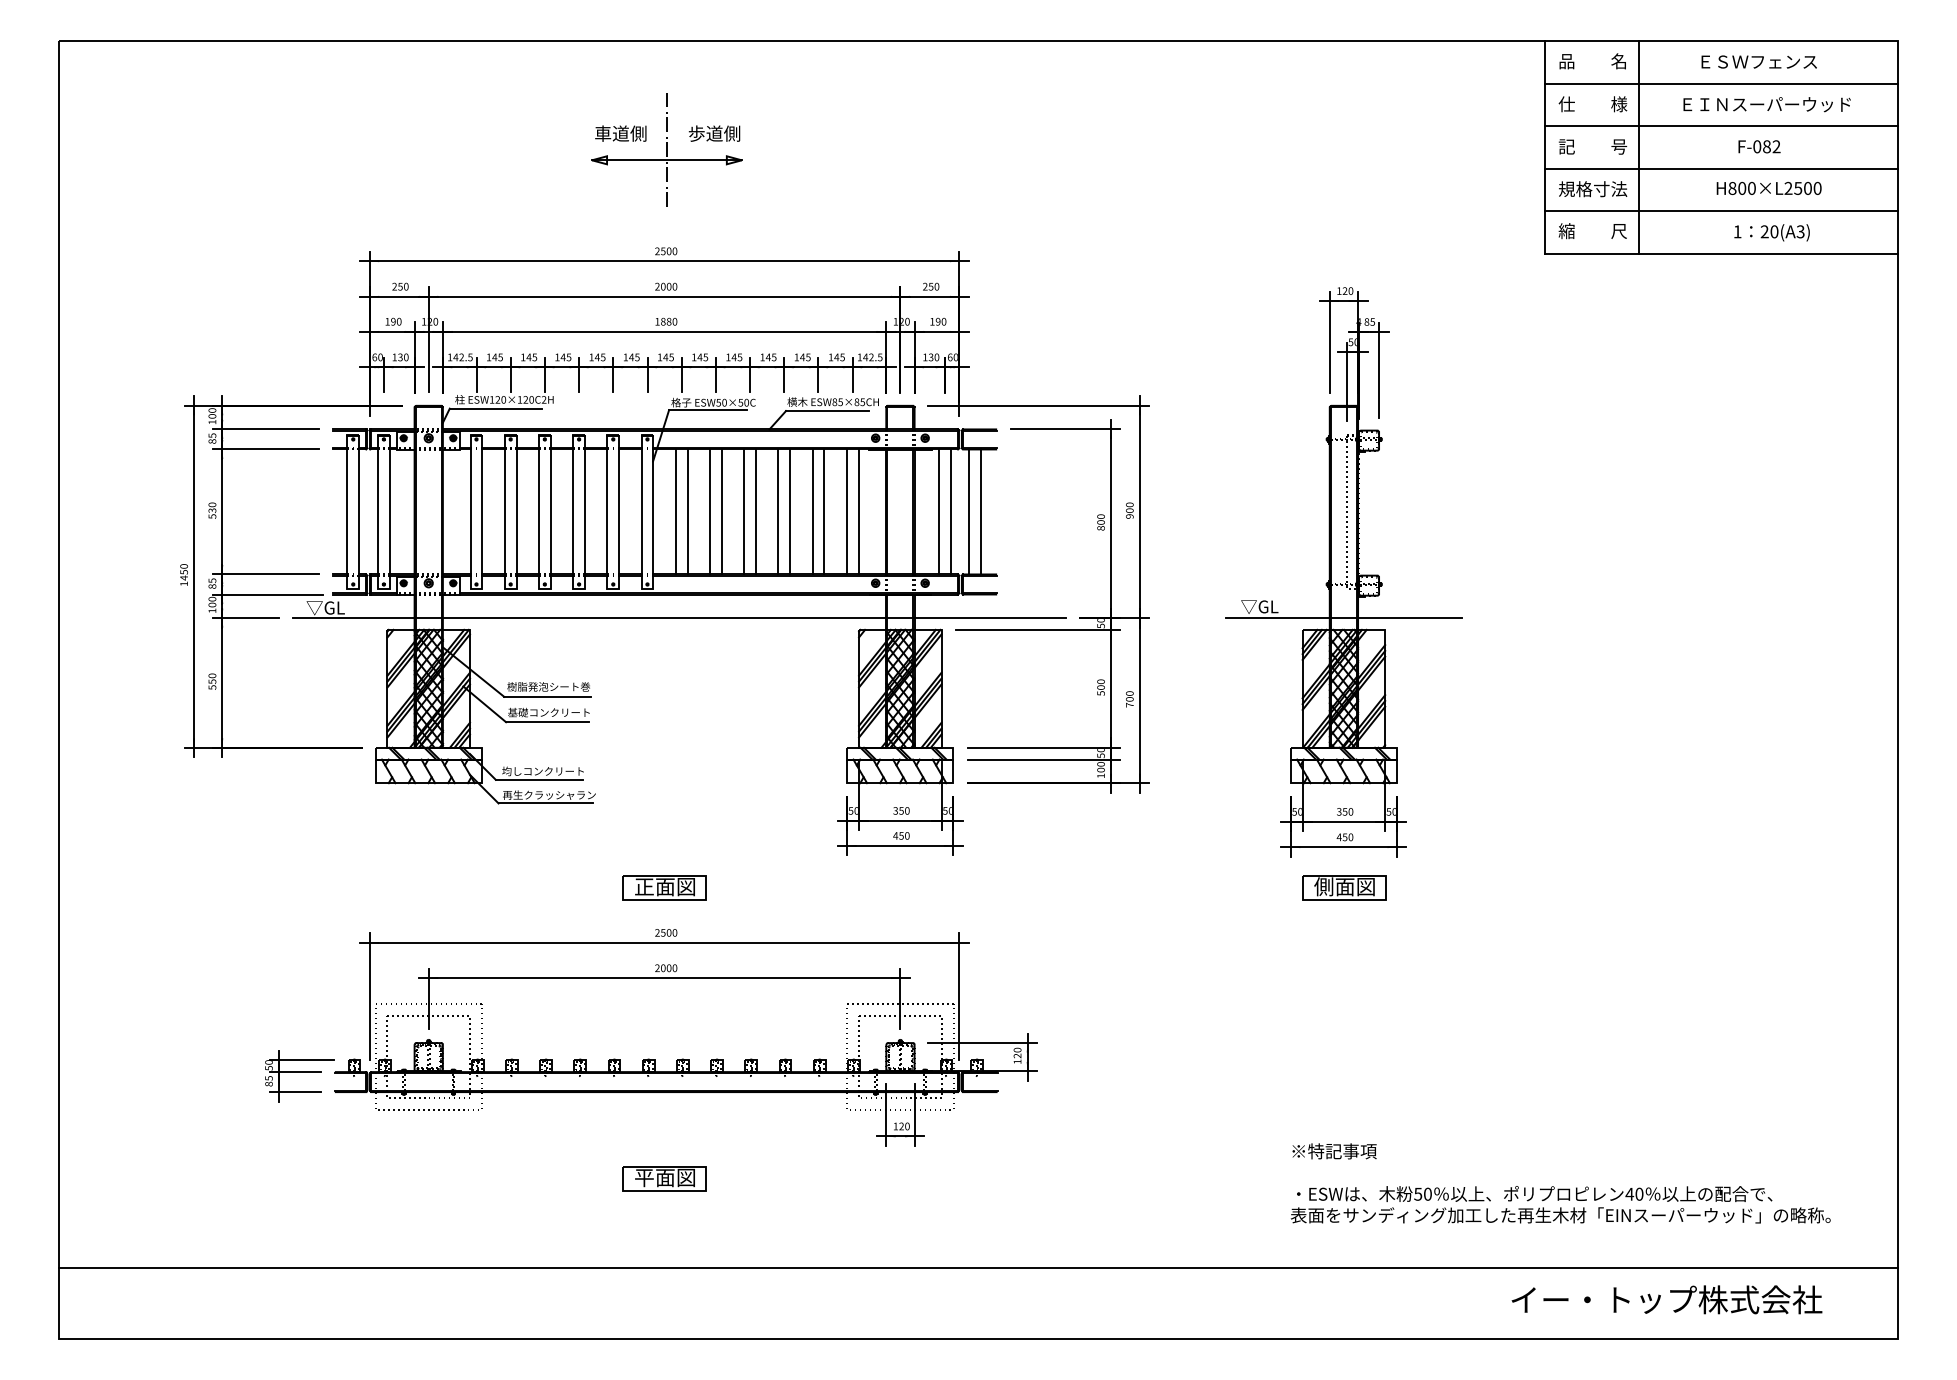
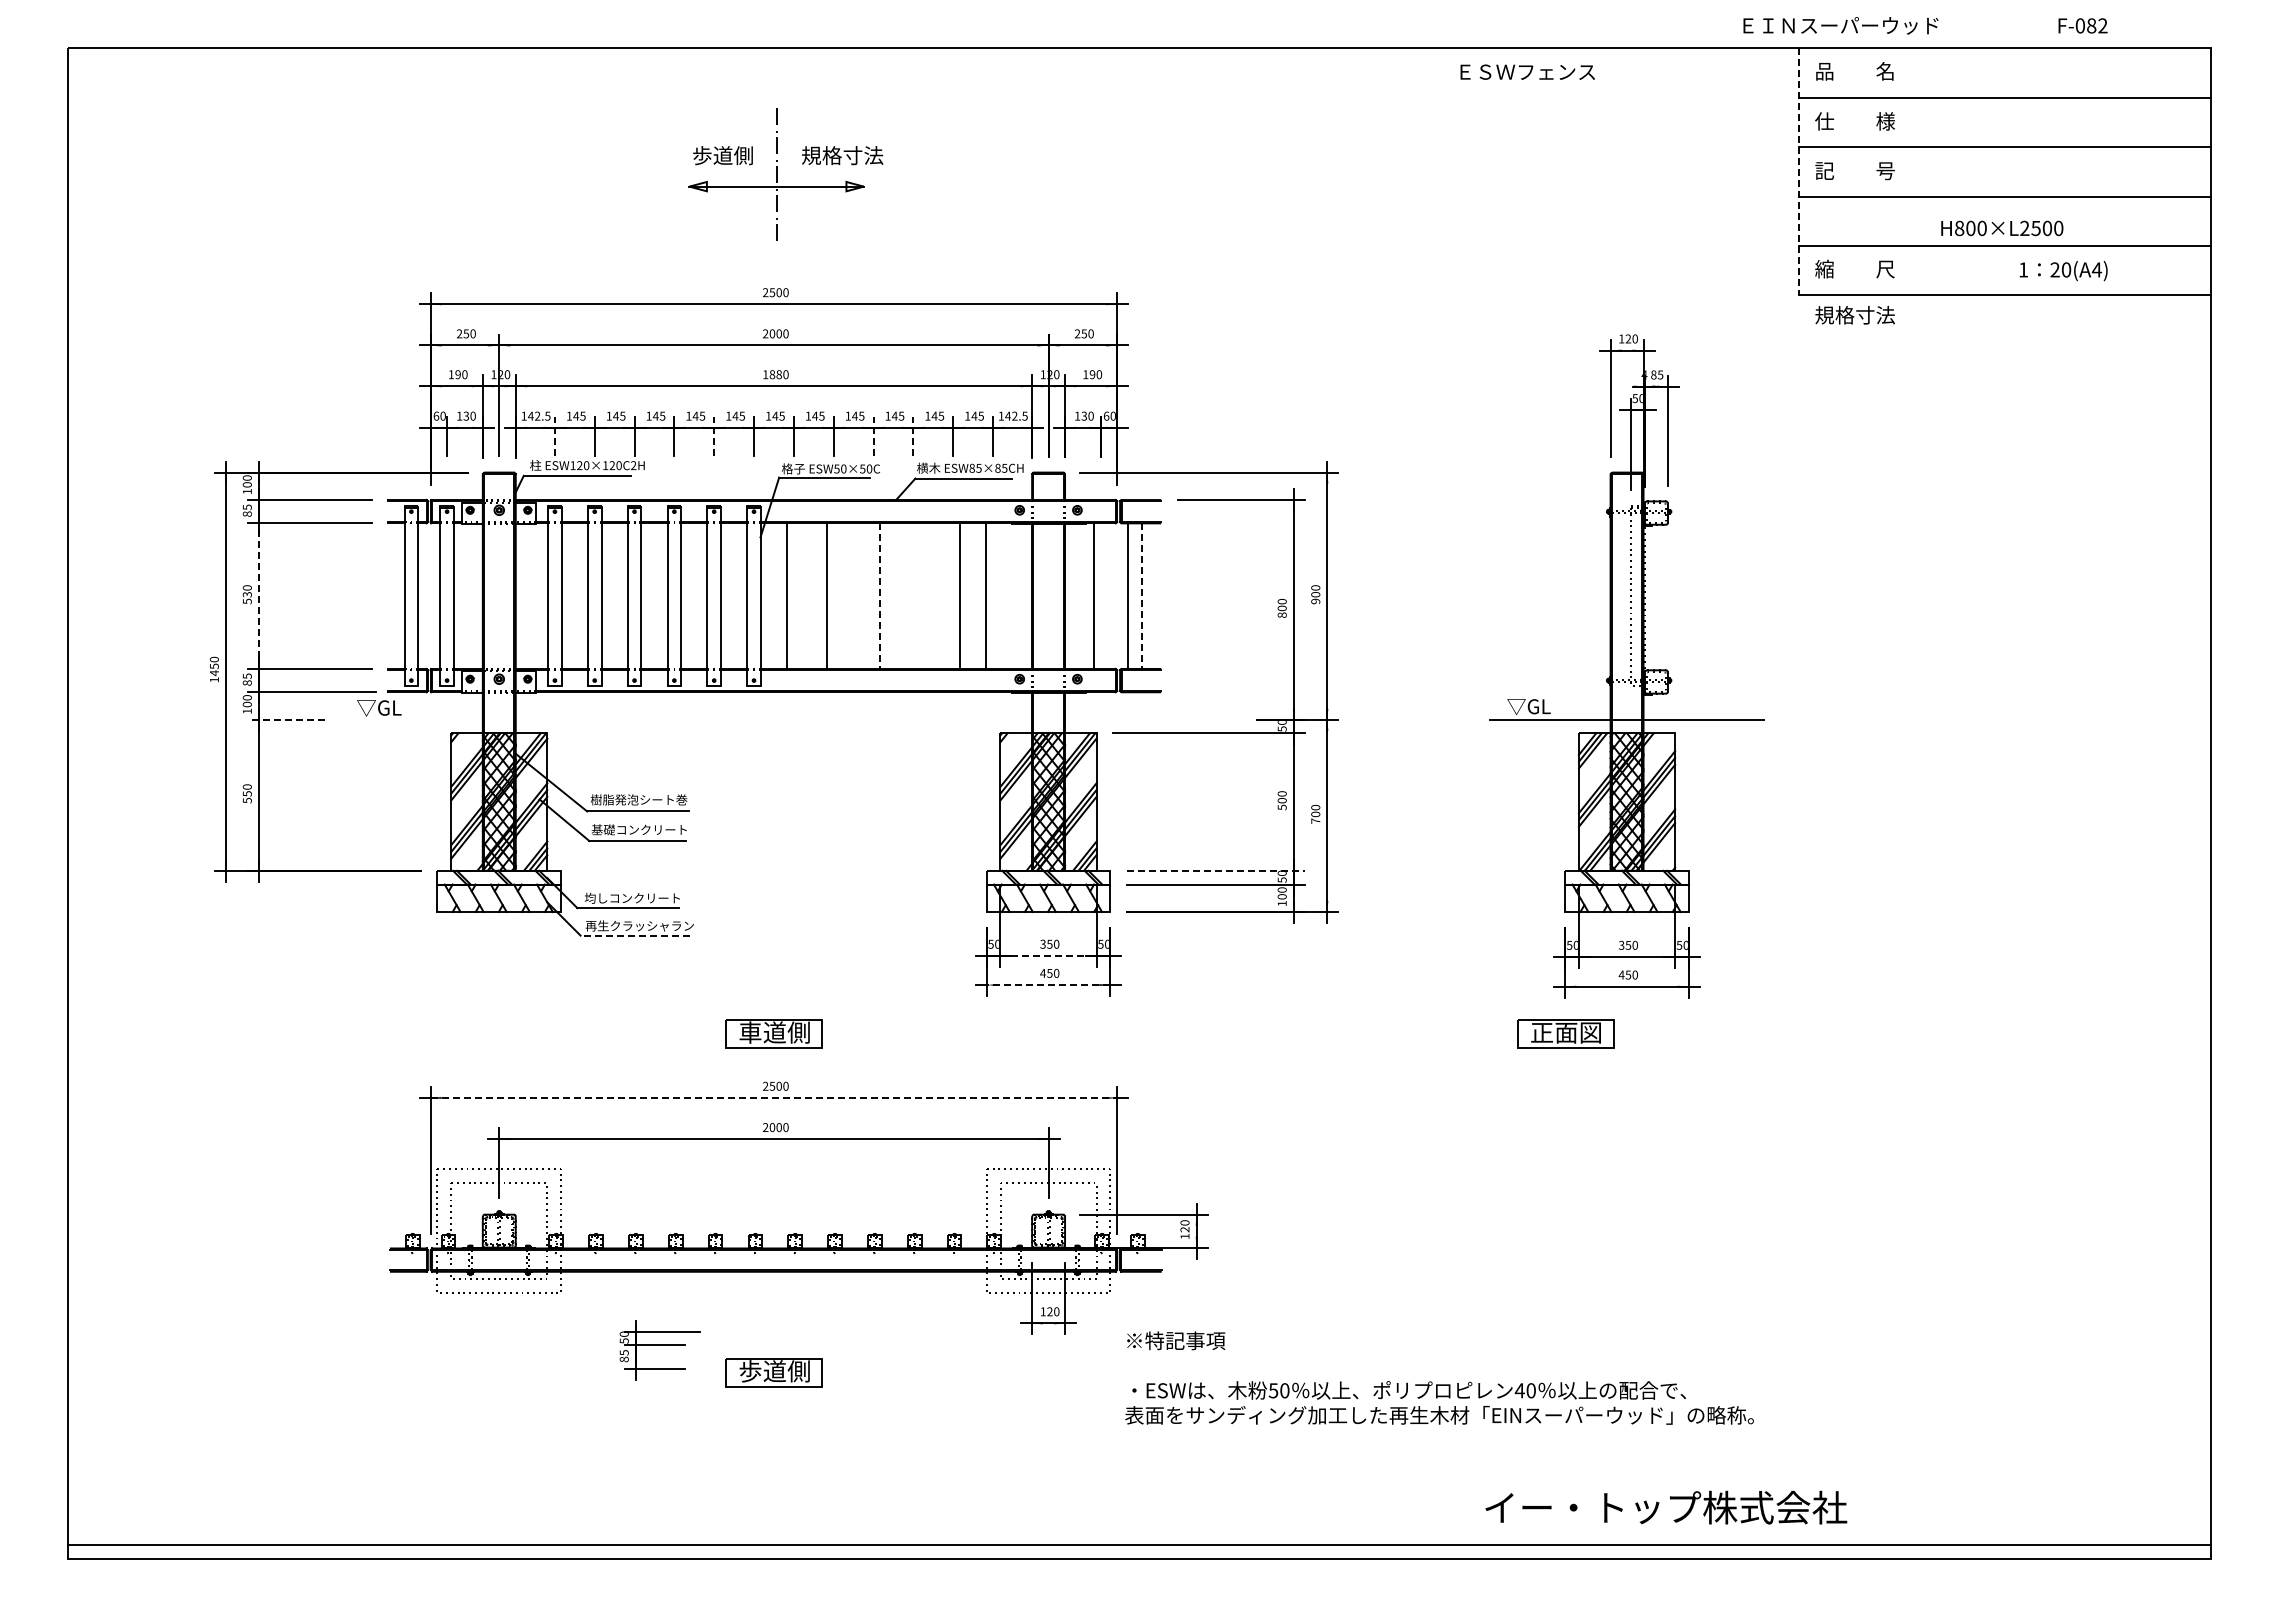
text: (1759, 61) -> (1527, 71), moved
text: (1766, 104) -> (1840, 25), moved
text: (723, 133) -> (842, 155), 歩道側 -> 規格寸法
text: (603, 134) -> (702, 156), 車道側 -> 歩道側
text: (1759, 146) -> (2082, 25), moved
line: (1544, 147) -> (1798, 171), solid -> dashed
line: (1638, 147) -> (1908, 171), removed
text: (1769, 188) -> (2002, 228), moved
text: (1592, 189) -> (1854, 315), moved
text: (1800, 231) -> (2096, 269), 20(A3) -> 20(A4)
line: (476, 374) -> (554, 436), solid -> dashed
line: (613, 374) -> (714, 436), solid -> dashed
line: (750, 374) -> (873, 436), solid -> dashed
line: (784, 374) -> (913, 436), solid -> dashed
line: (687, 511) -> (800, 595), removed
line: (721, 511) -> (840, 595), removed
line: (744, 511) -> (866, 595), removed
line: (778, 511) -> (906, 595), removed
line: (790, 511) -> (920, 595), removed
line: (812, 511) -> (946, 595), removed
line: (858, 511) -> (999, 595), removed
line: (951, 511) -> (1107, 595), removed
line: (221, 512) -> (258, 596), solid -> dashed
line: (756, 512) -> (880, 596), solid -> dashed
line: (981, 512) -> (1142, 596), solid -> dashed
part: (1343, 572) -> (1626, 666), moved
line: (246, 617) -> (286, 719), solid -> dashed
line: (678, 617) -> (790, 719), removed
line: (1043, 747) -> (1215, 870), solid -> dashed
line: (545, 803) -> (635, 935), solid -> dashed
line: (900, 820) -> (1048, 955), solid -> dashed
line: (900, 846) -> (1048, 985), solid -> dashed
text: (665, 886) -> (774, 1032), 正面図 -> 車道側
text: (1323, 886) -> (1541, 1032), 側面図 -> 正面図
line: (665, 942) -> (774, 1097), solid -> dashed
part: (299, 1076) -> (659, 1350), moved
text: (665, 1177) -> (774, 1371), 平面図 -> 歩道側
text: (1560, 1182) -> (1439, 1377), moved
line: (978, 1267) -> (1139, 1545), moved
text: (1667, 1299) -> (1666, 1507), moved

